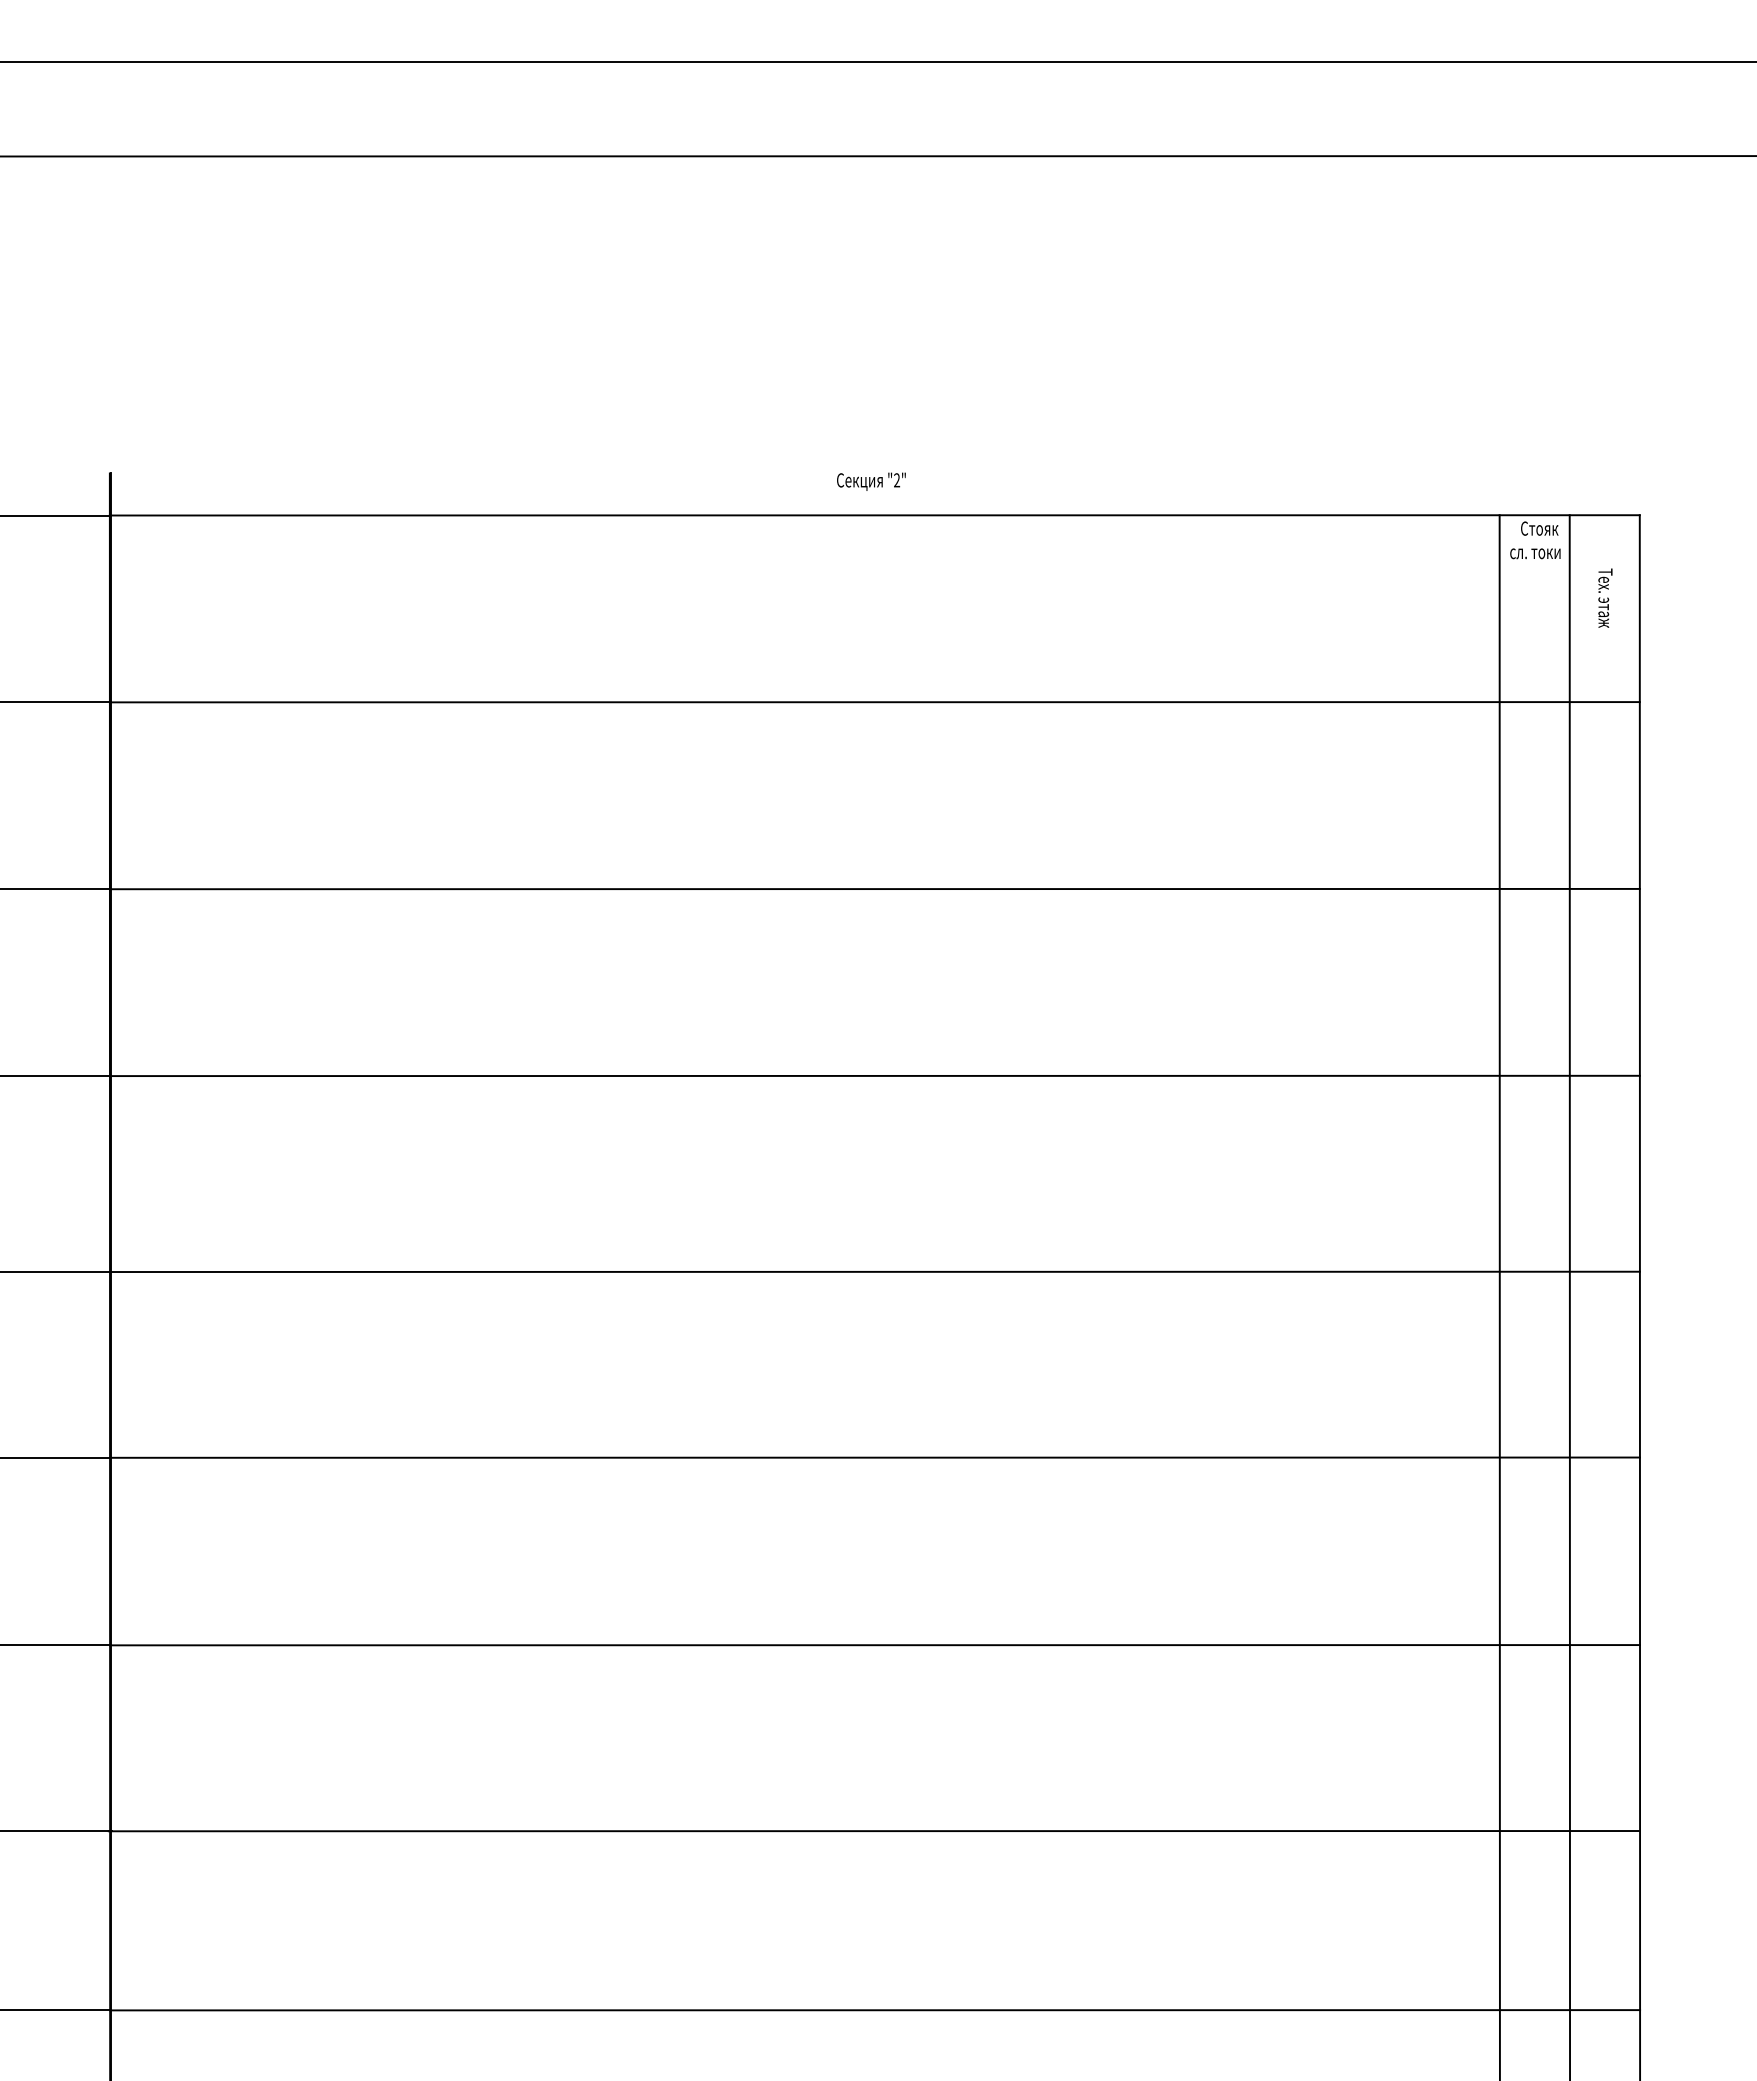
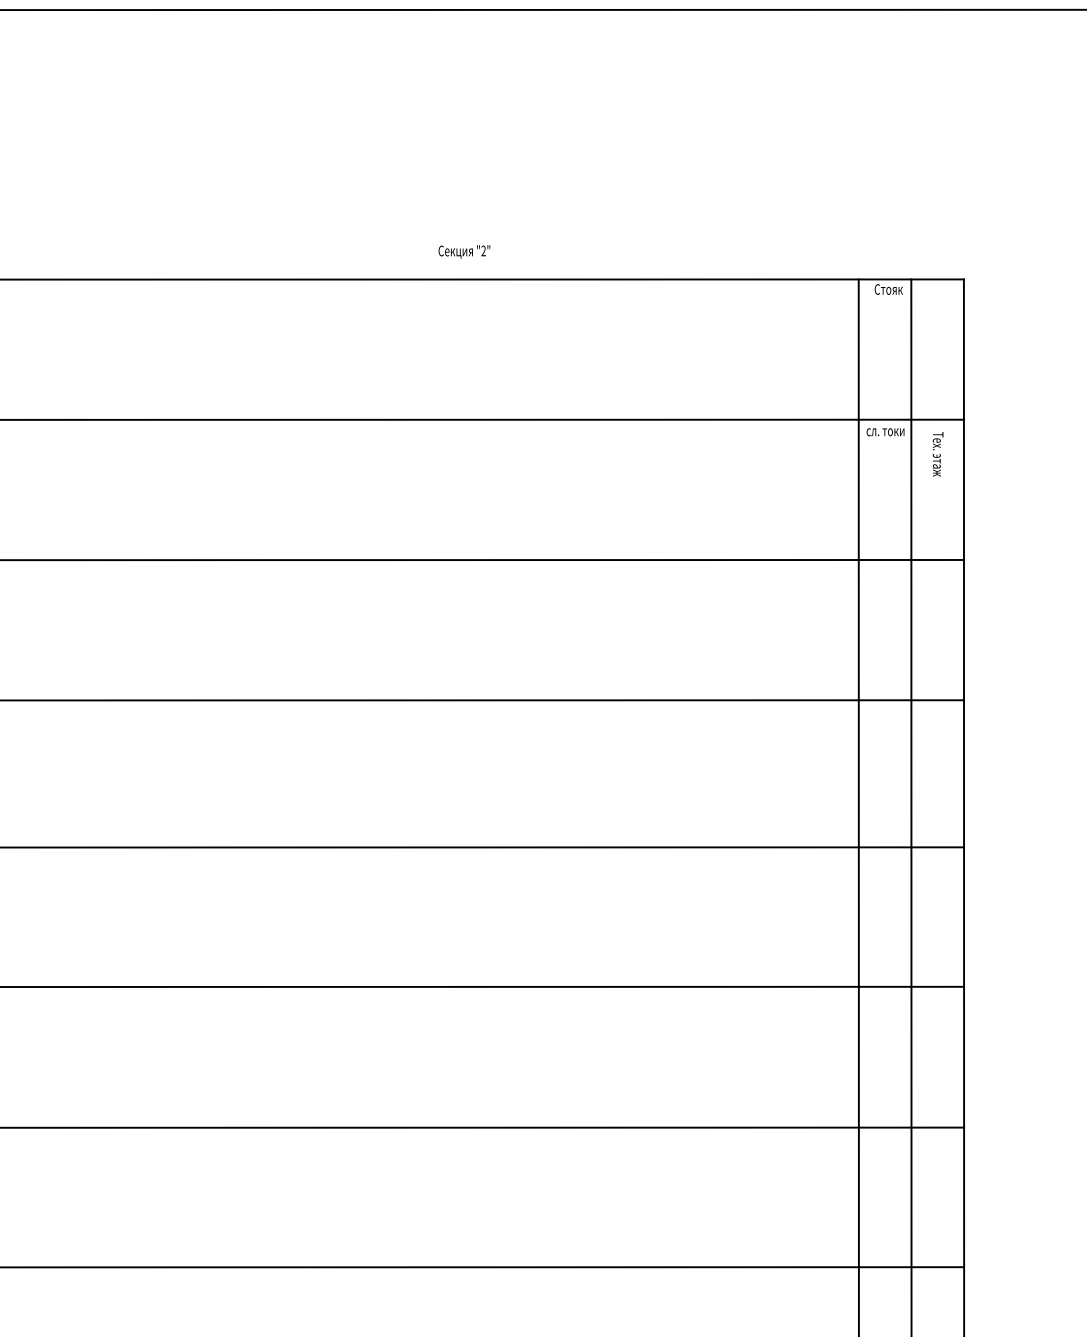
text: (871, 481) -> (464, 251), moved
text: (1535, 553) -> (885, 432), moved
text: (1605, 597) -> (938, 453), moved

